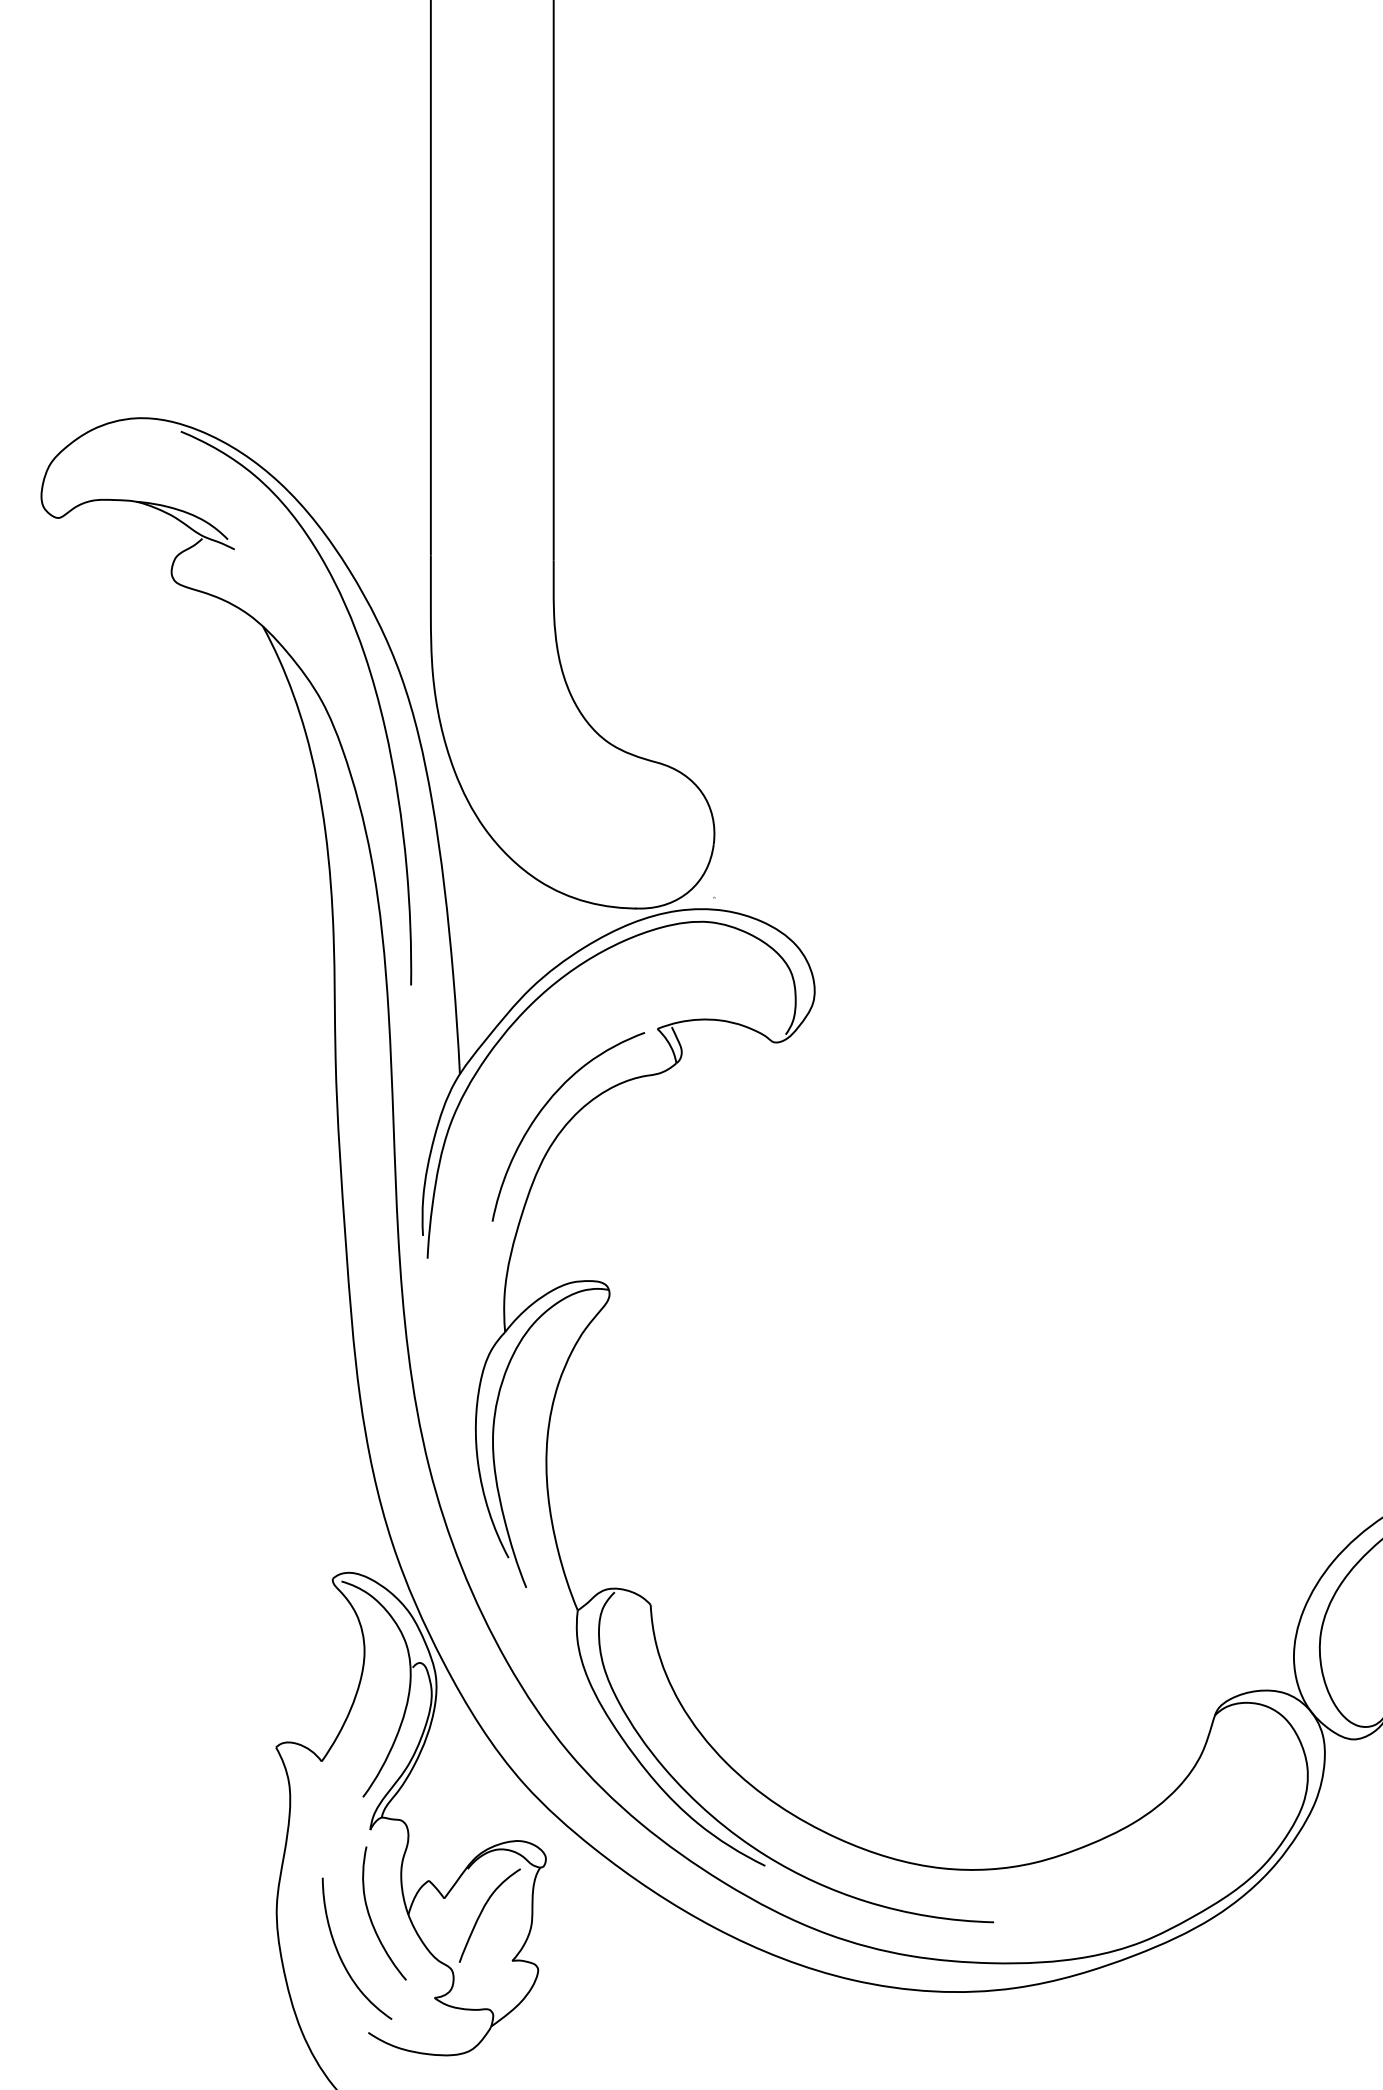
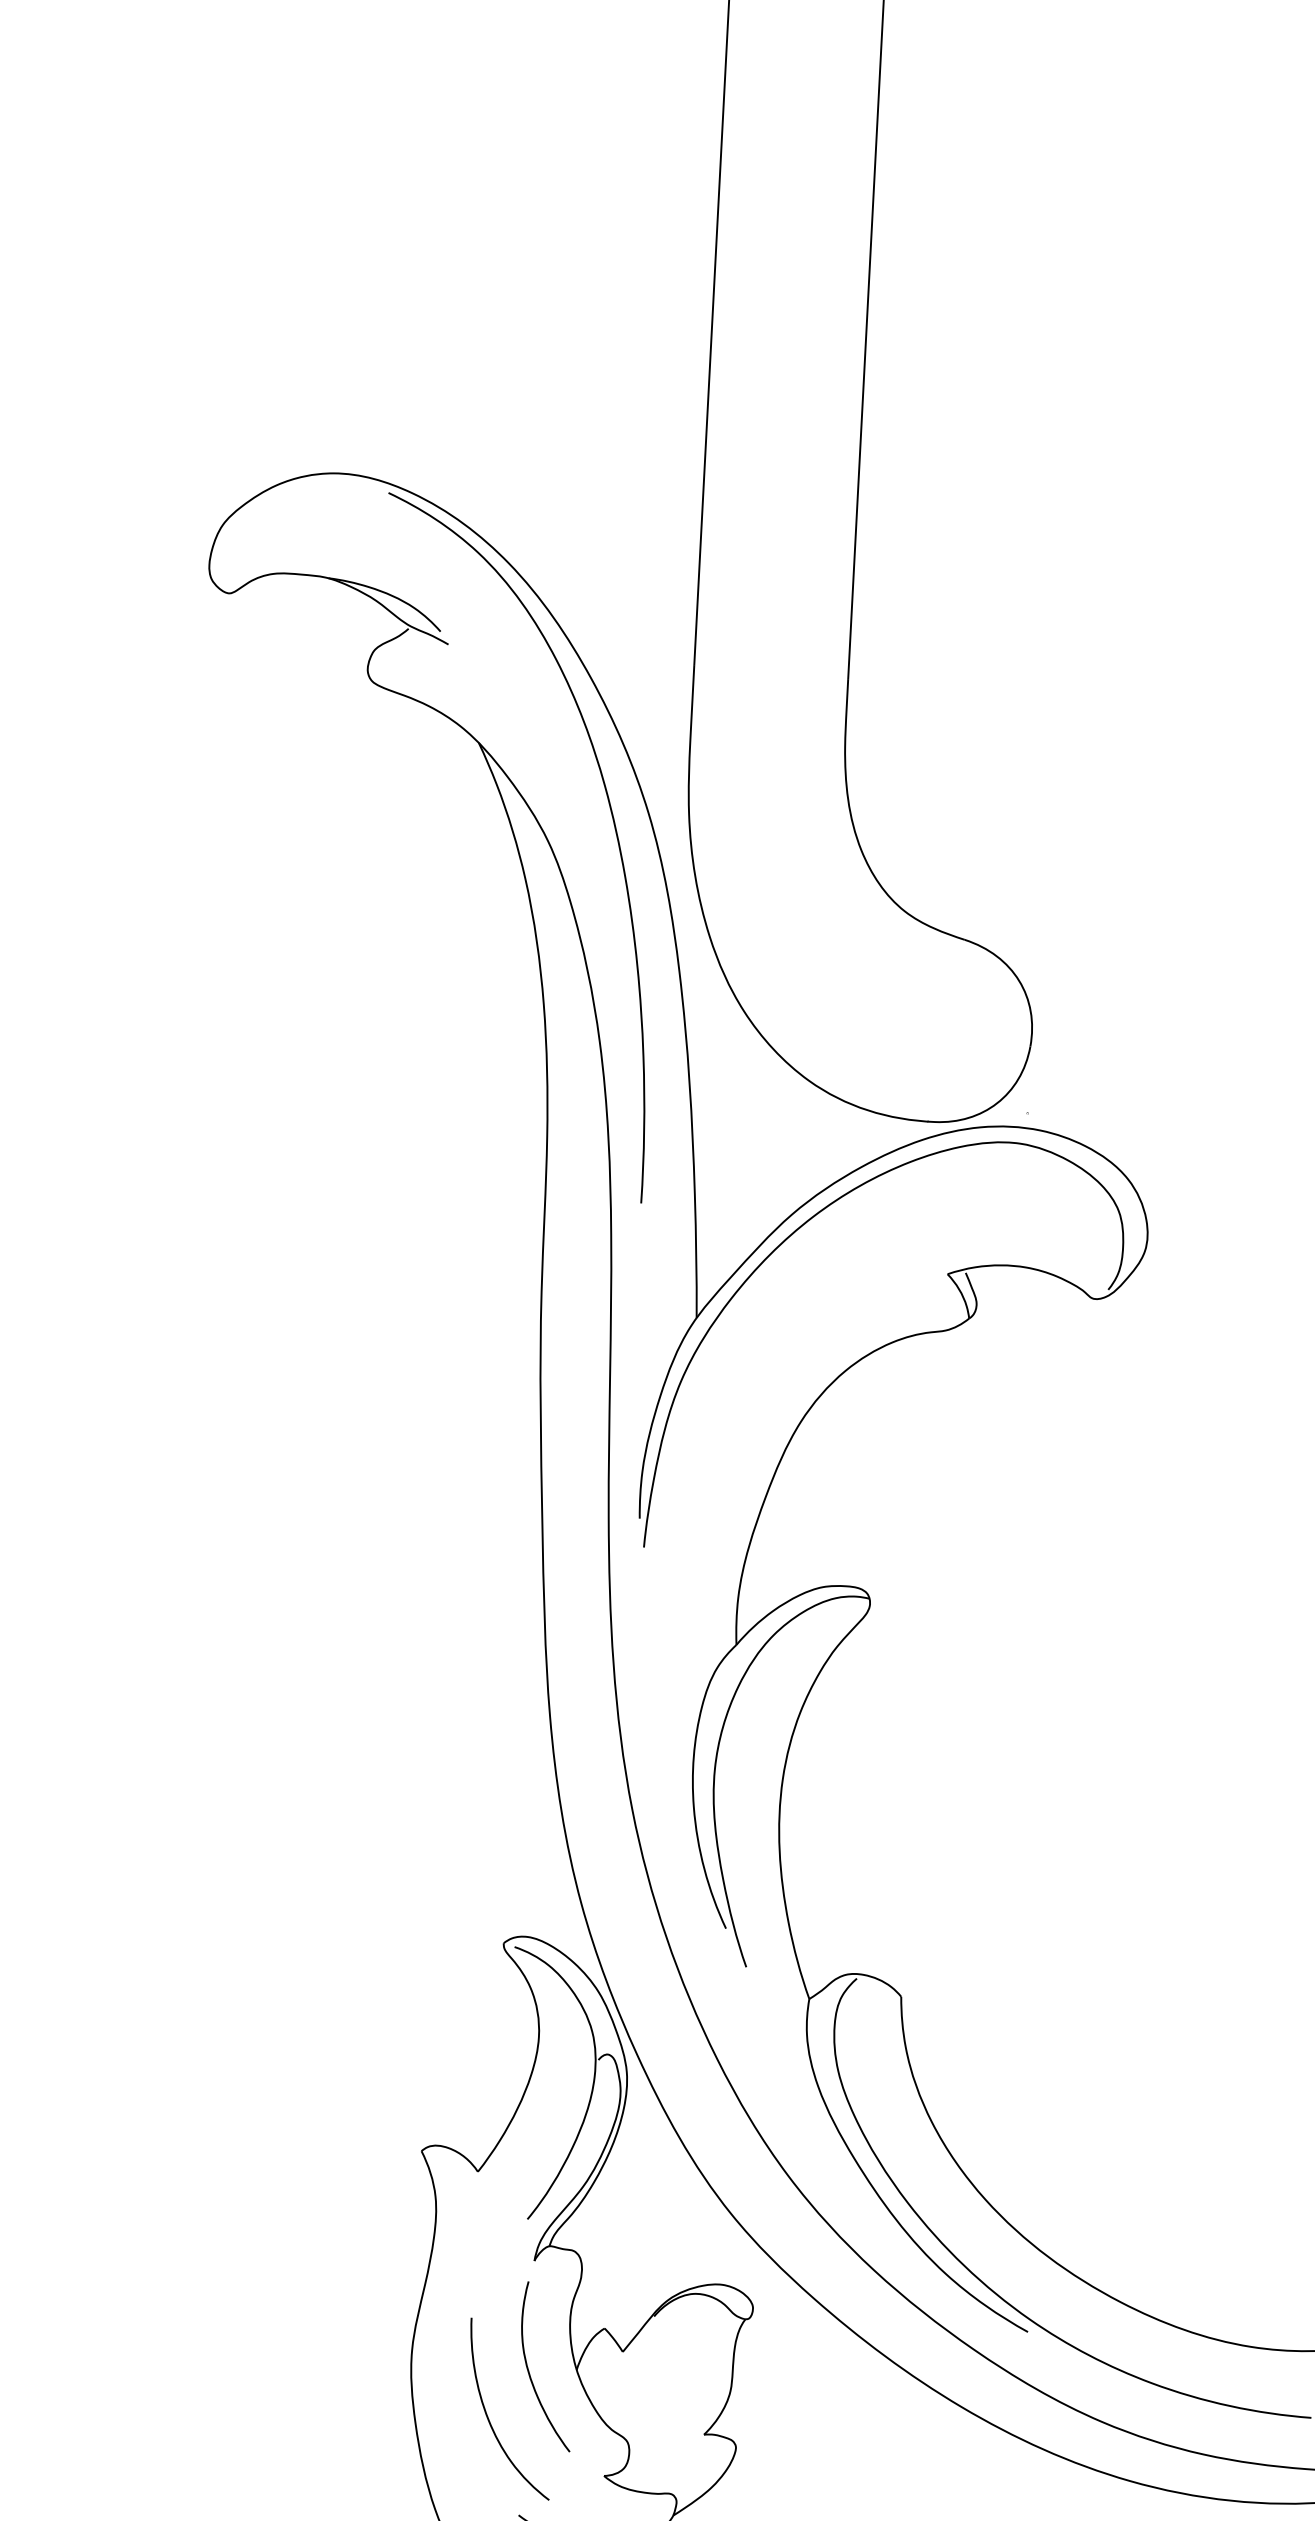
curve: (543, 1109) -> (799, 1367), removed
curve: (482, 1912) -> (669, 2371), removed

